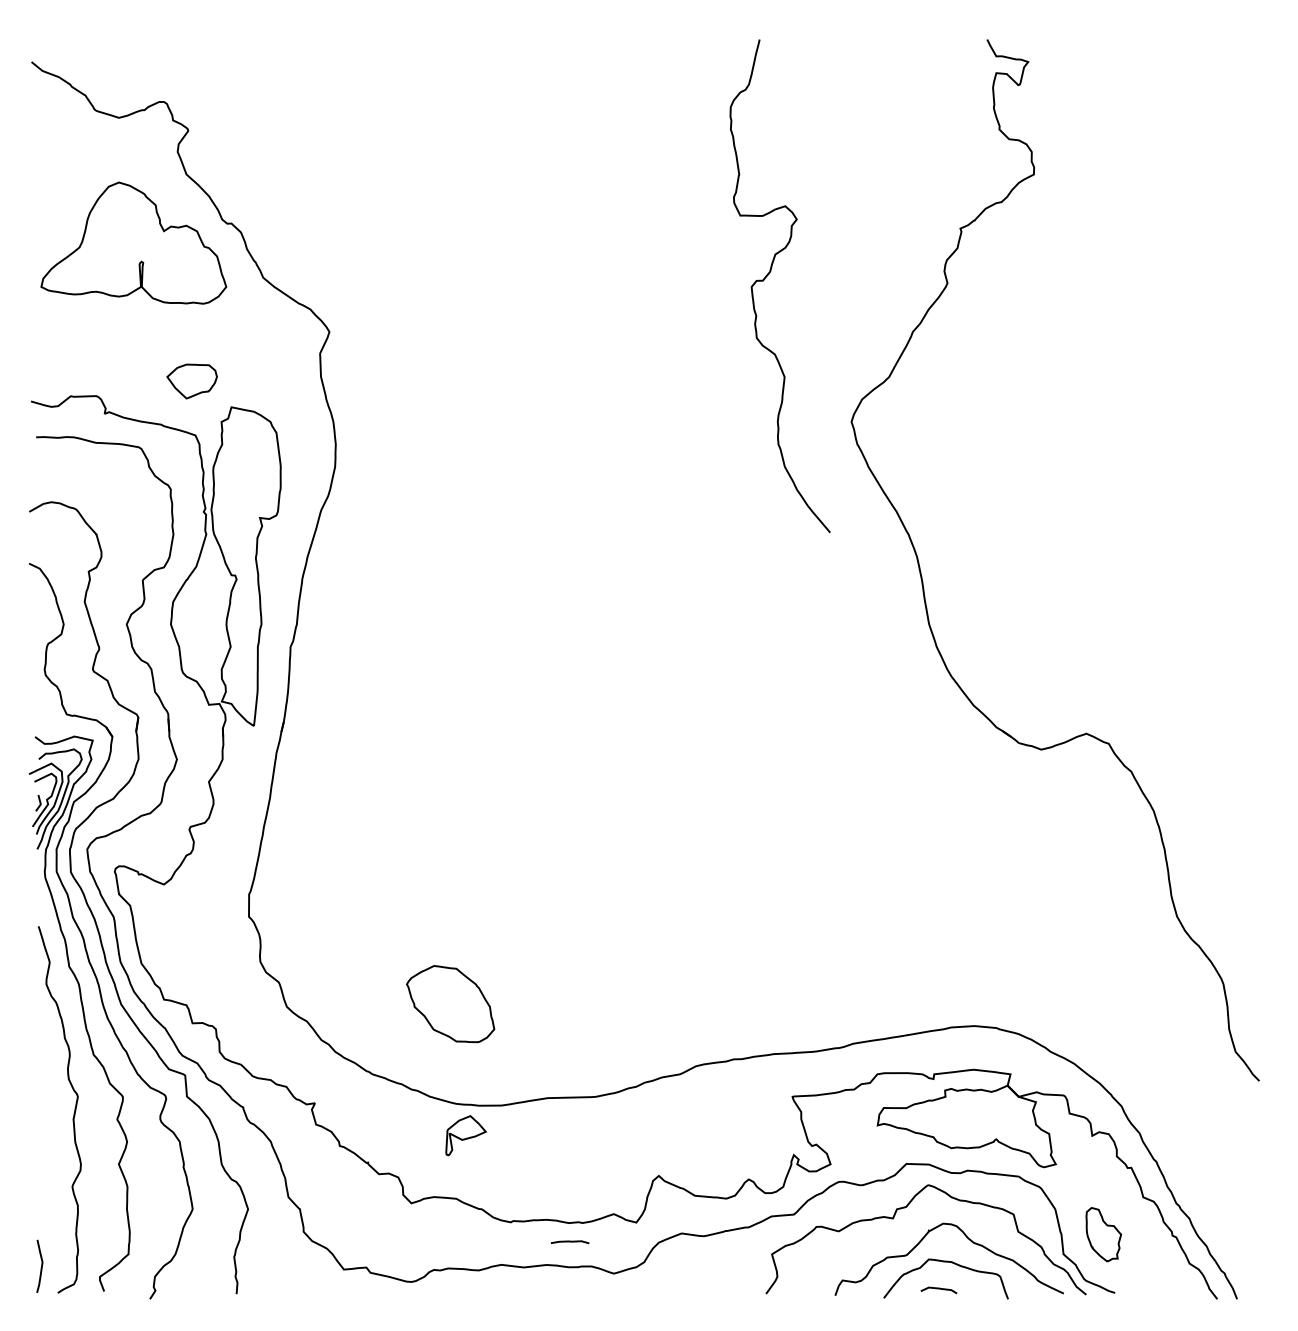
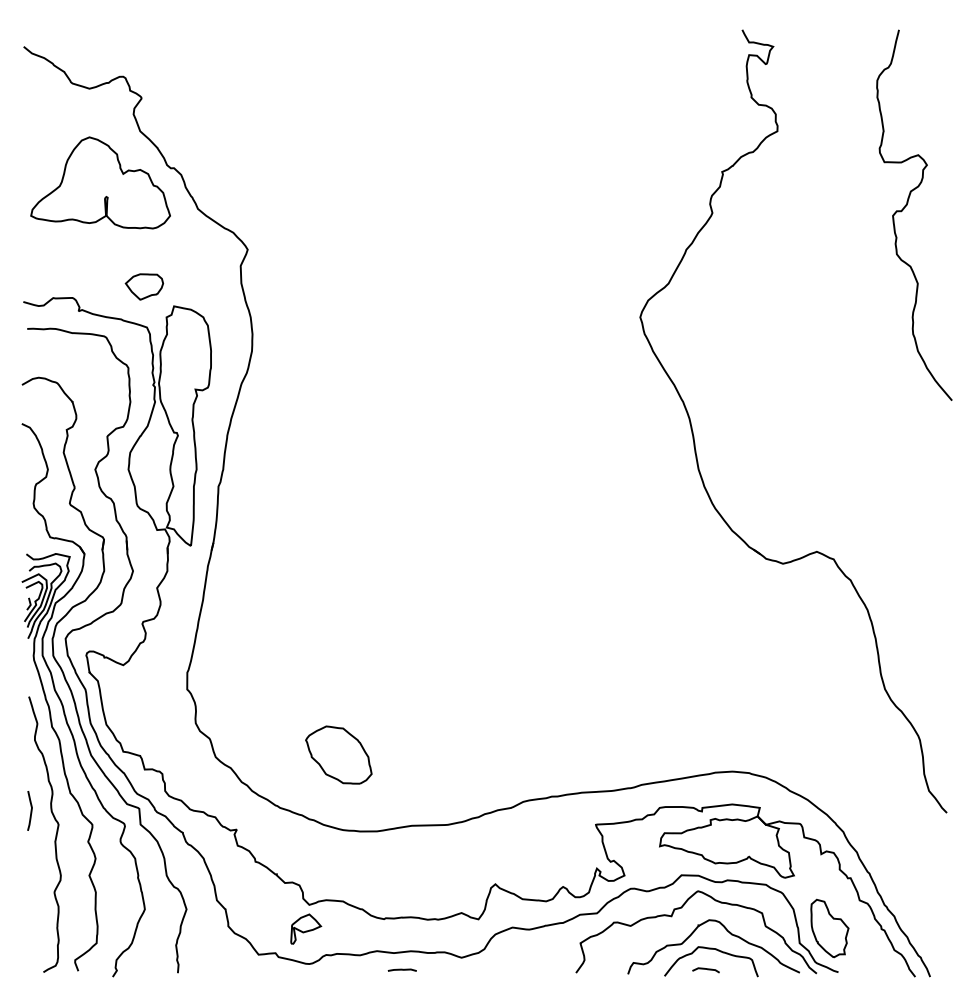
curve: (768, 275) -> (905, 207), moved
part: (465, 1135) -> (305, 929), moved
part: (1103, 1234) -> (829, 928), size x1.43
curve: (569, 1242) -> (401, 970), moved
curve: (41, 1265) -> (31, 810), moved

